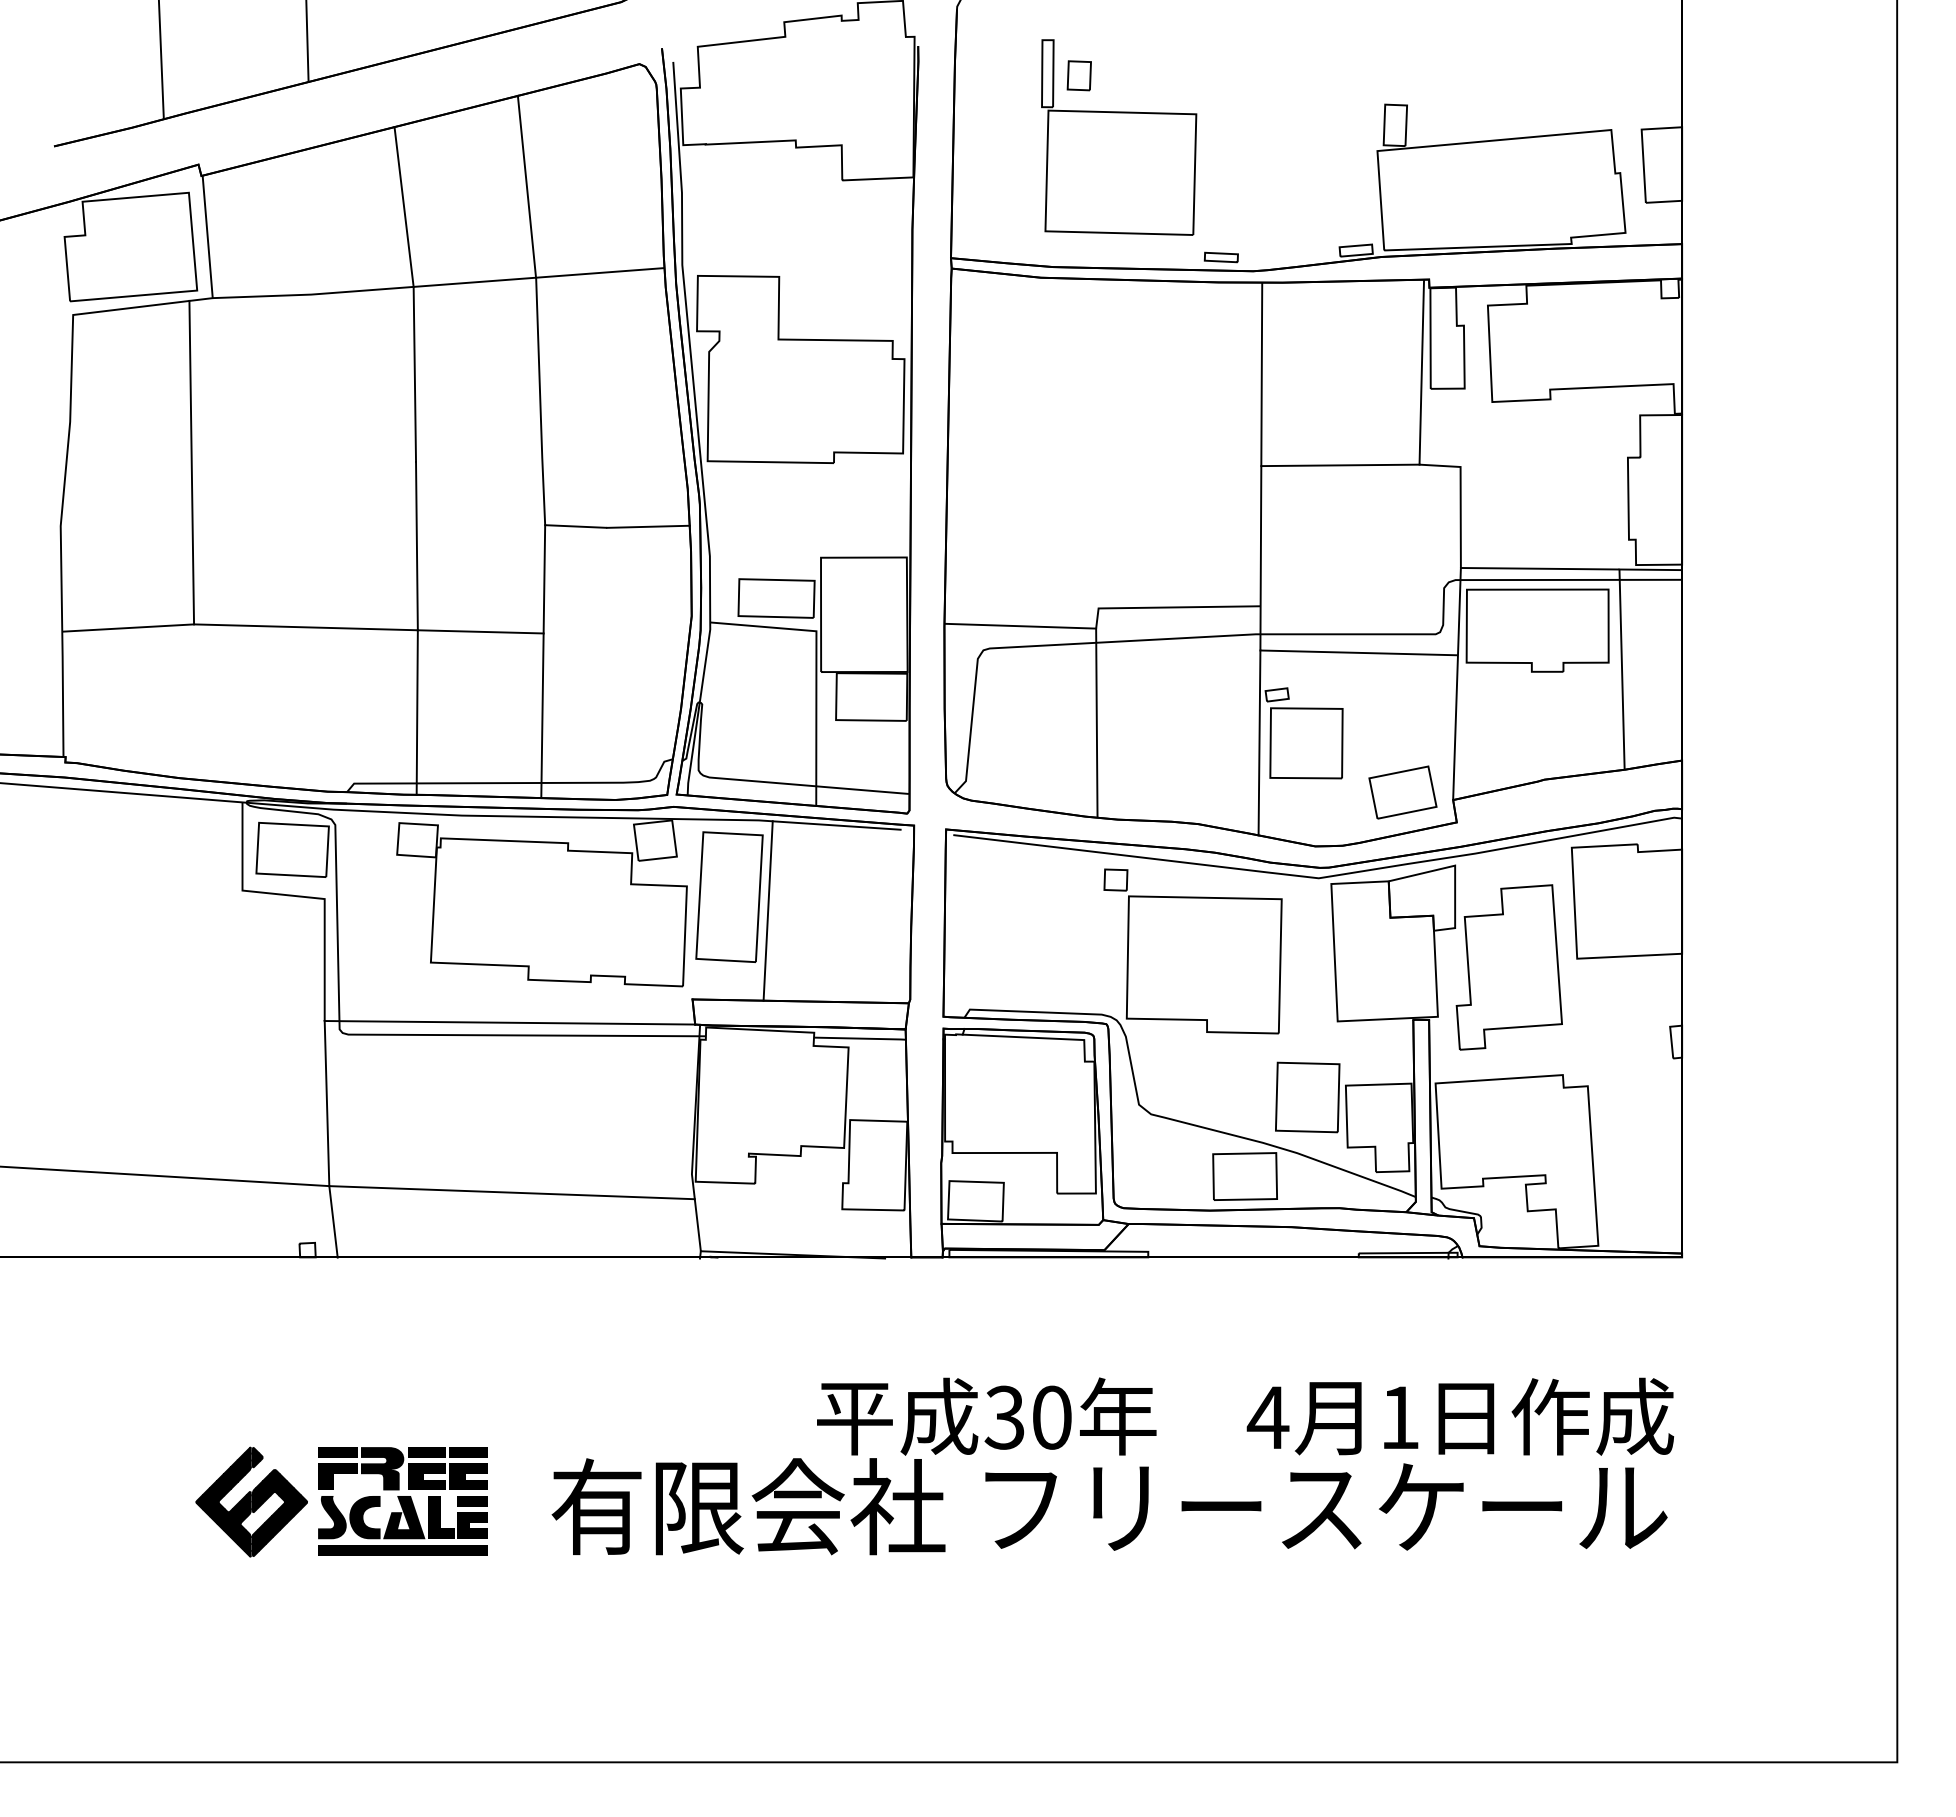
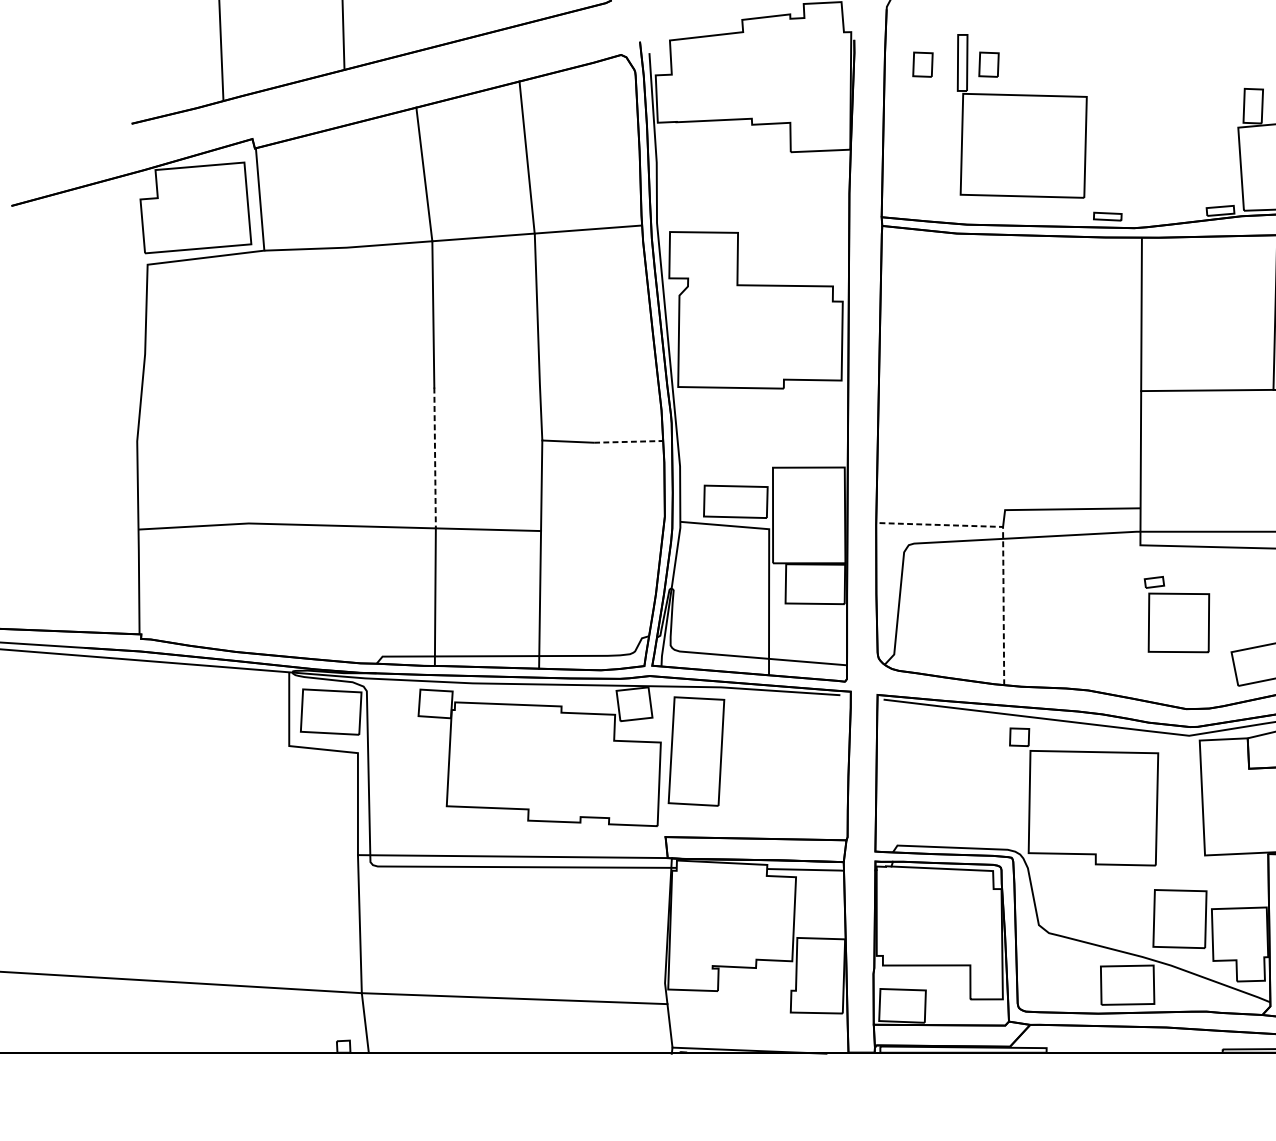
part: (999, 75) -> (922, 64), added
line: (191, 462) -> (246, 388), removed
line: (648, 526) -> (628, 441), solid -> dashed
line: (416, 546) -> (434, 458), solid -> dashed
line: (1096, 646) -> (1003, 541), solid -> dashed
line: (1259, 742) -> (1139, 622), removed
line: (767, 910) -> (728, 762), removed

